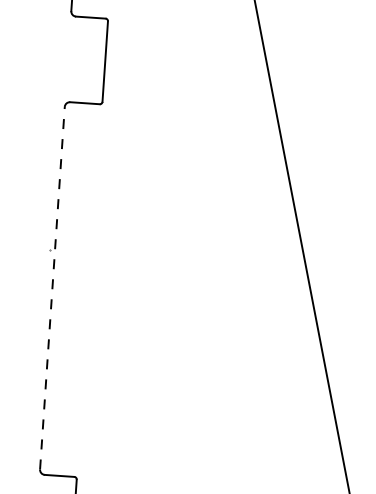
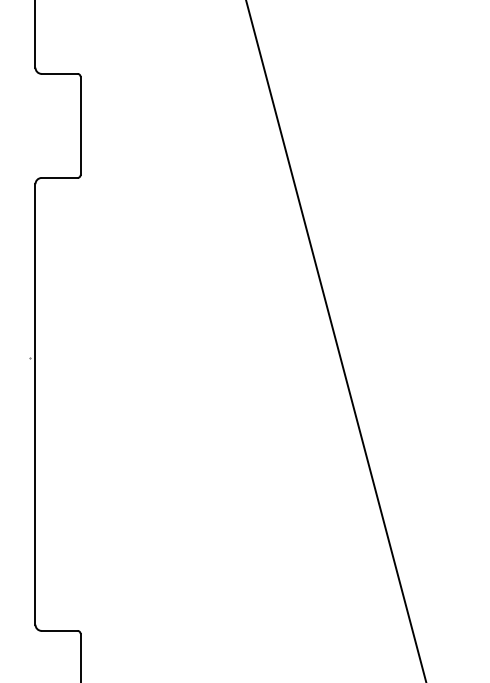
line: (52, 287) -> (35, 403), dashed -> solid

